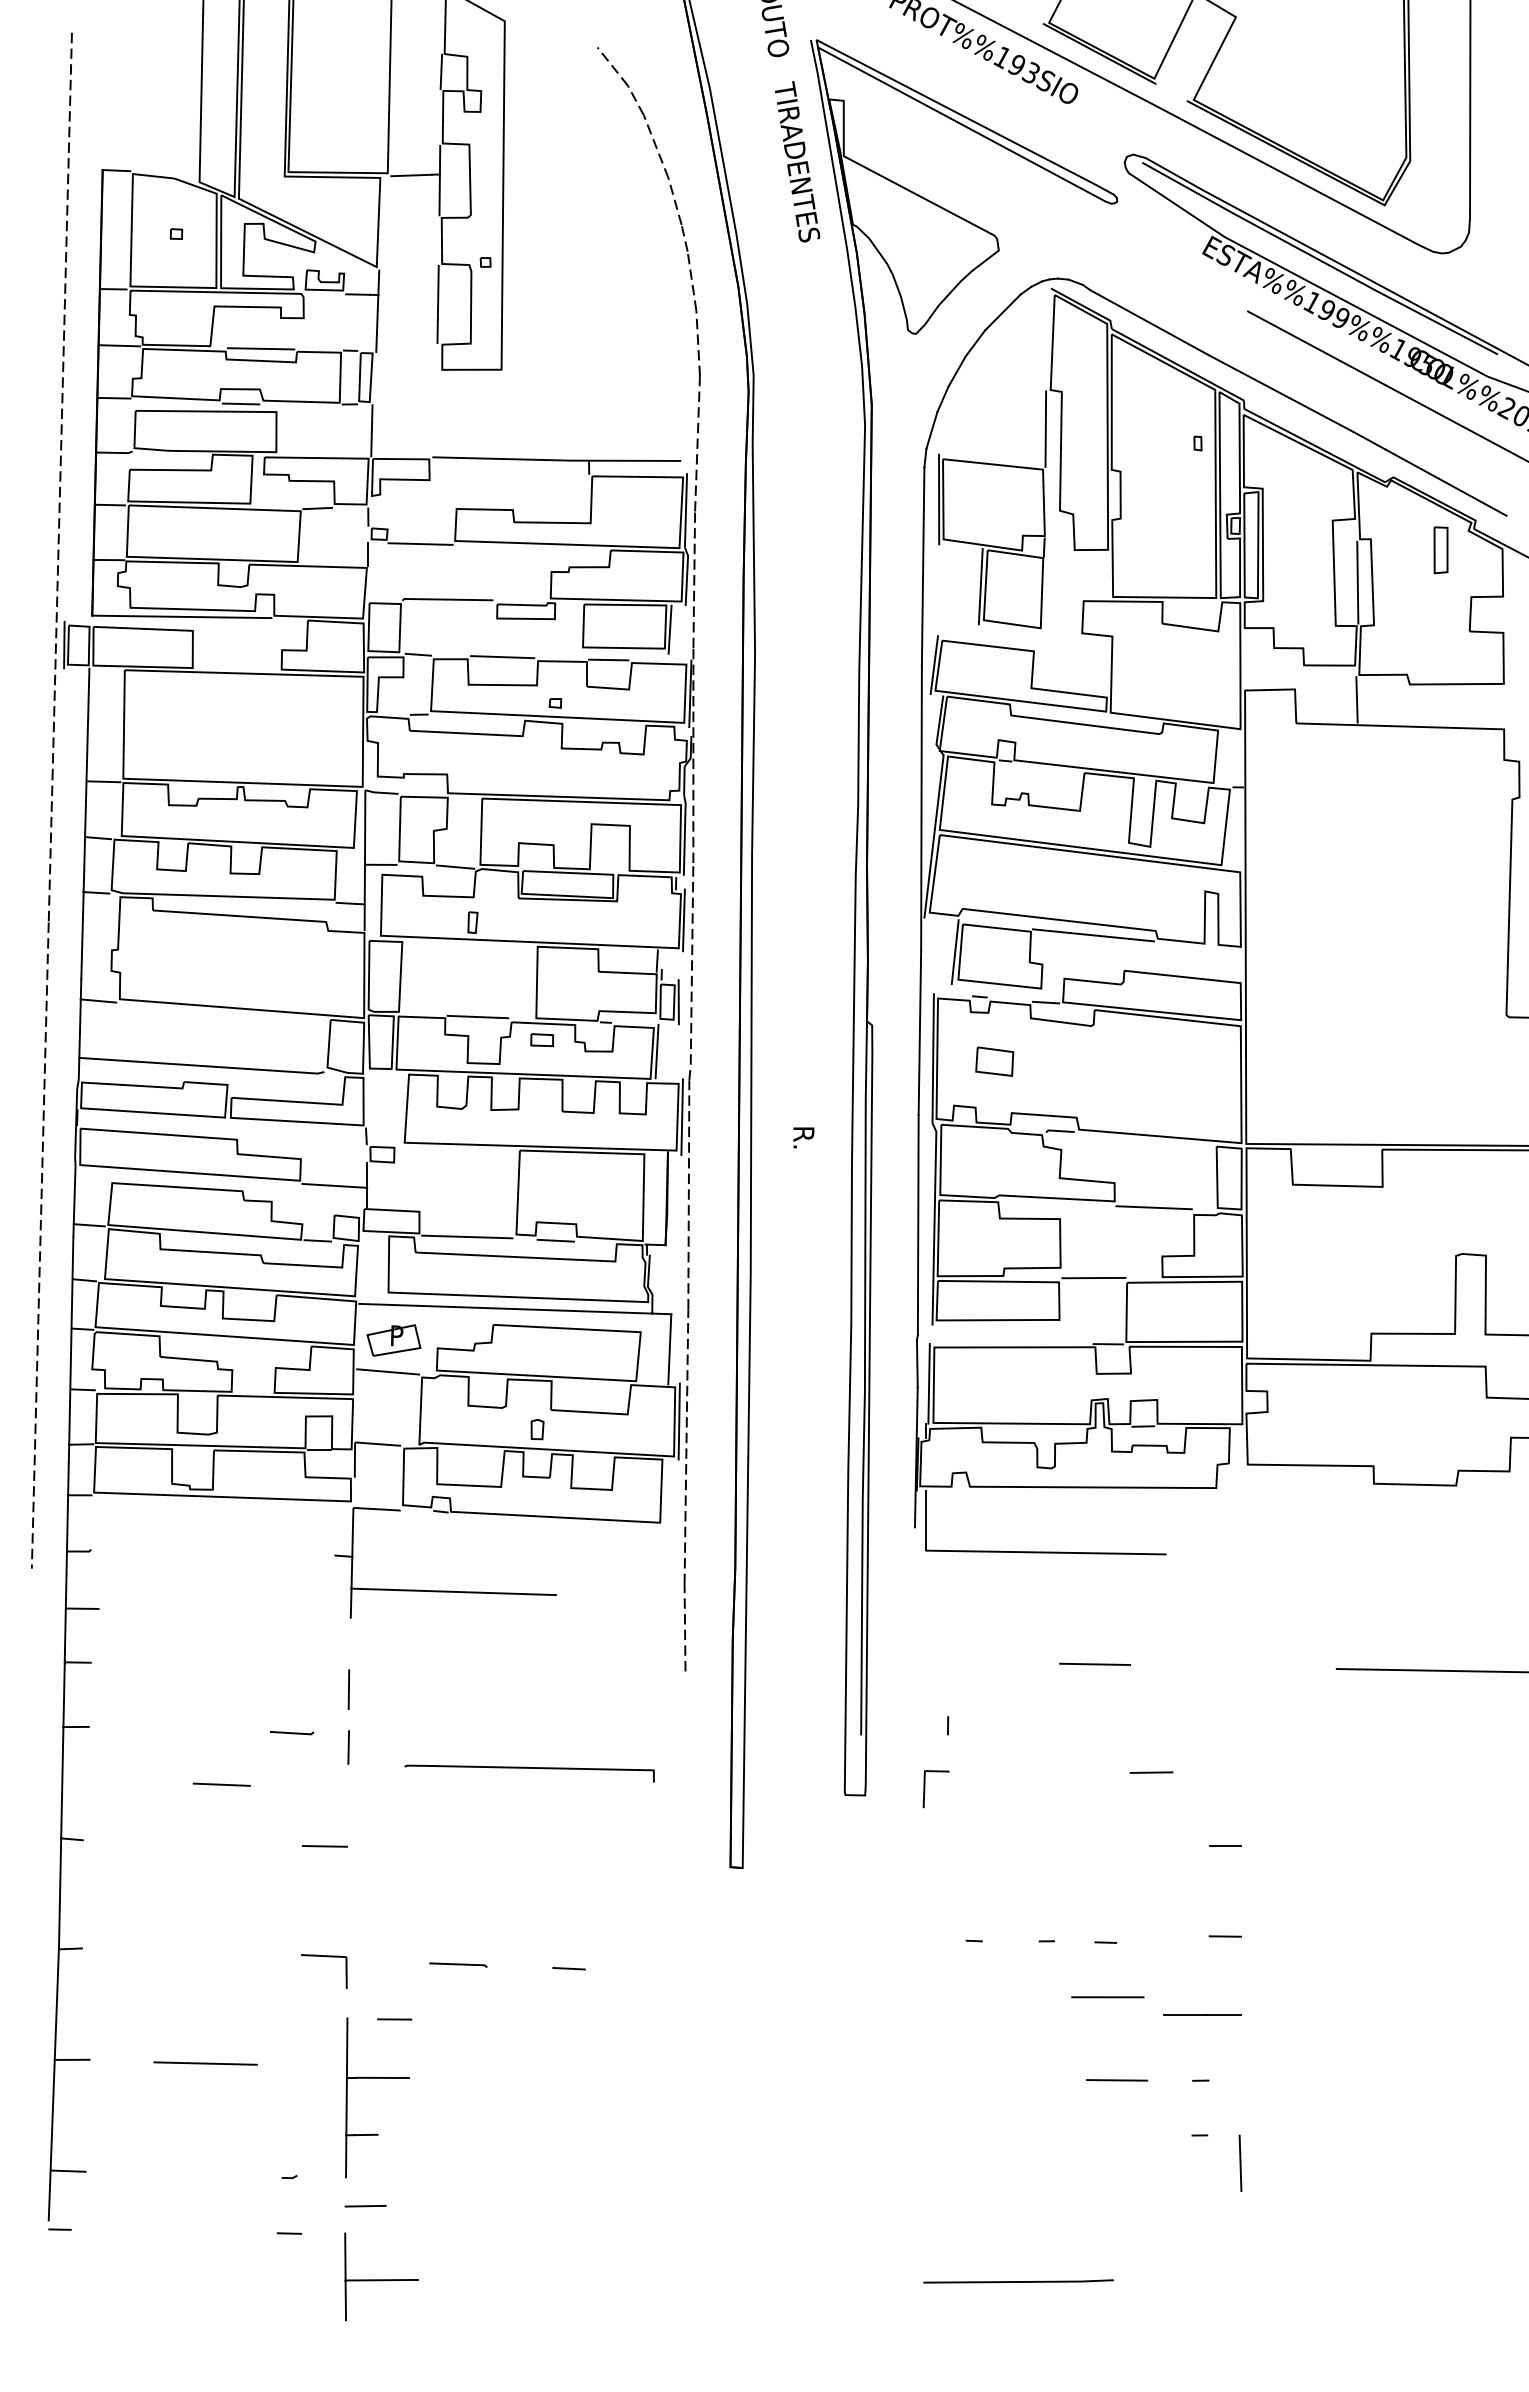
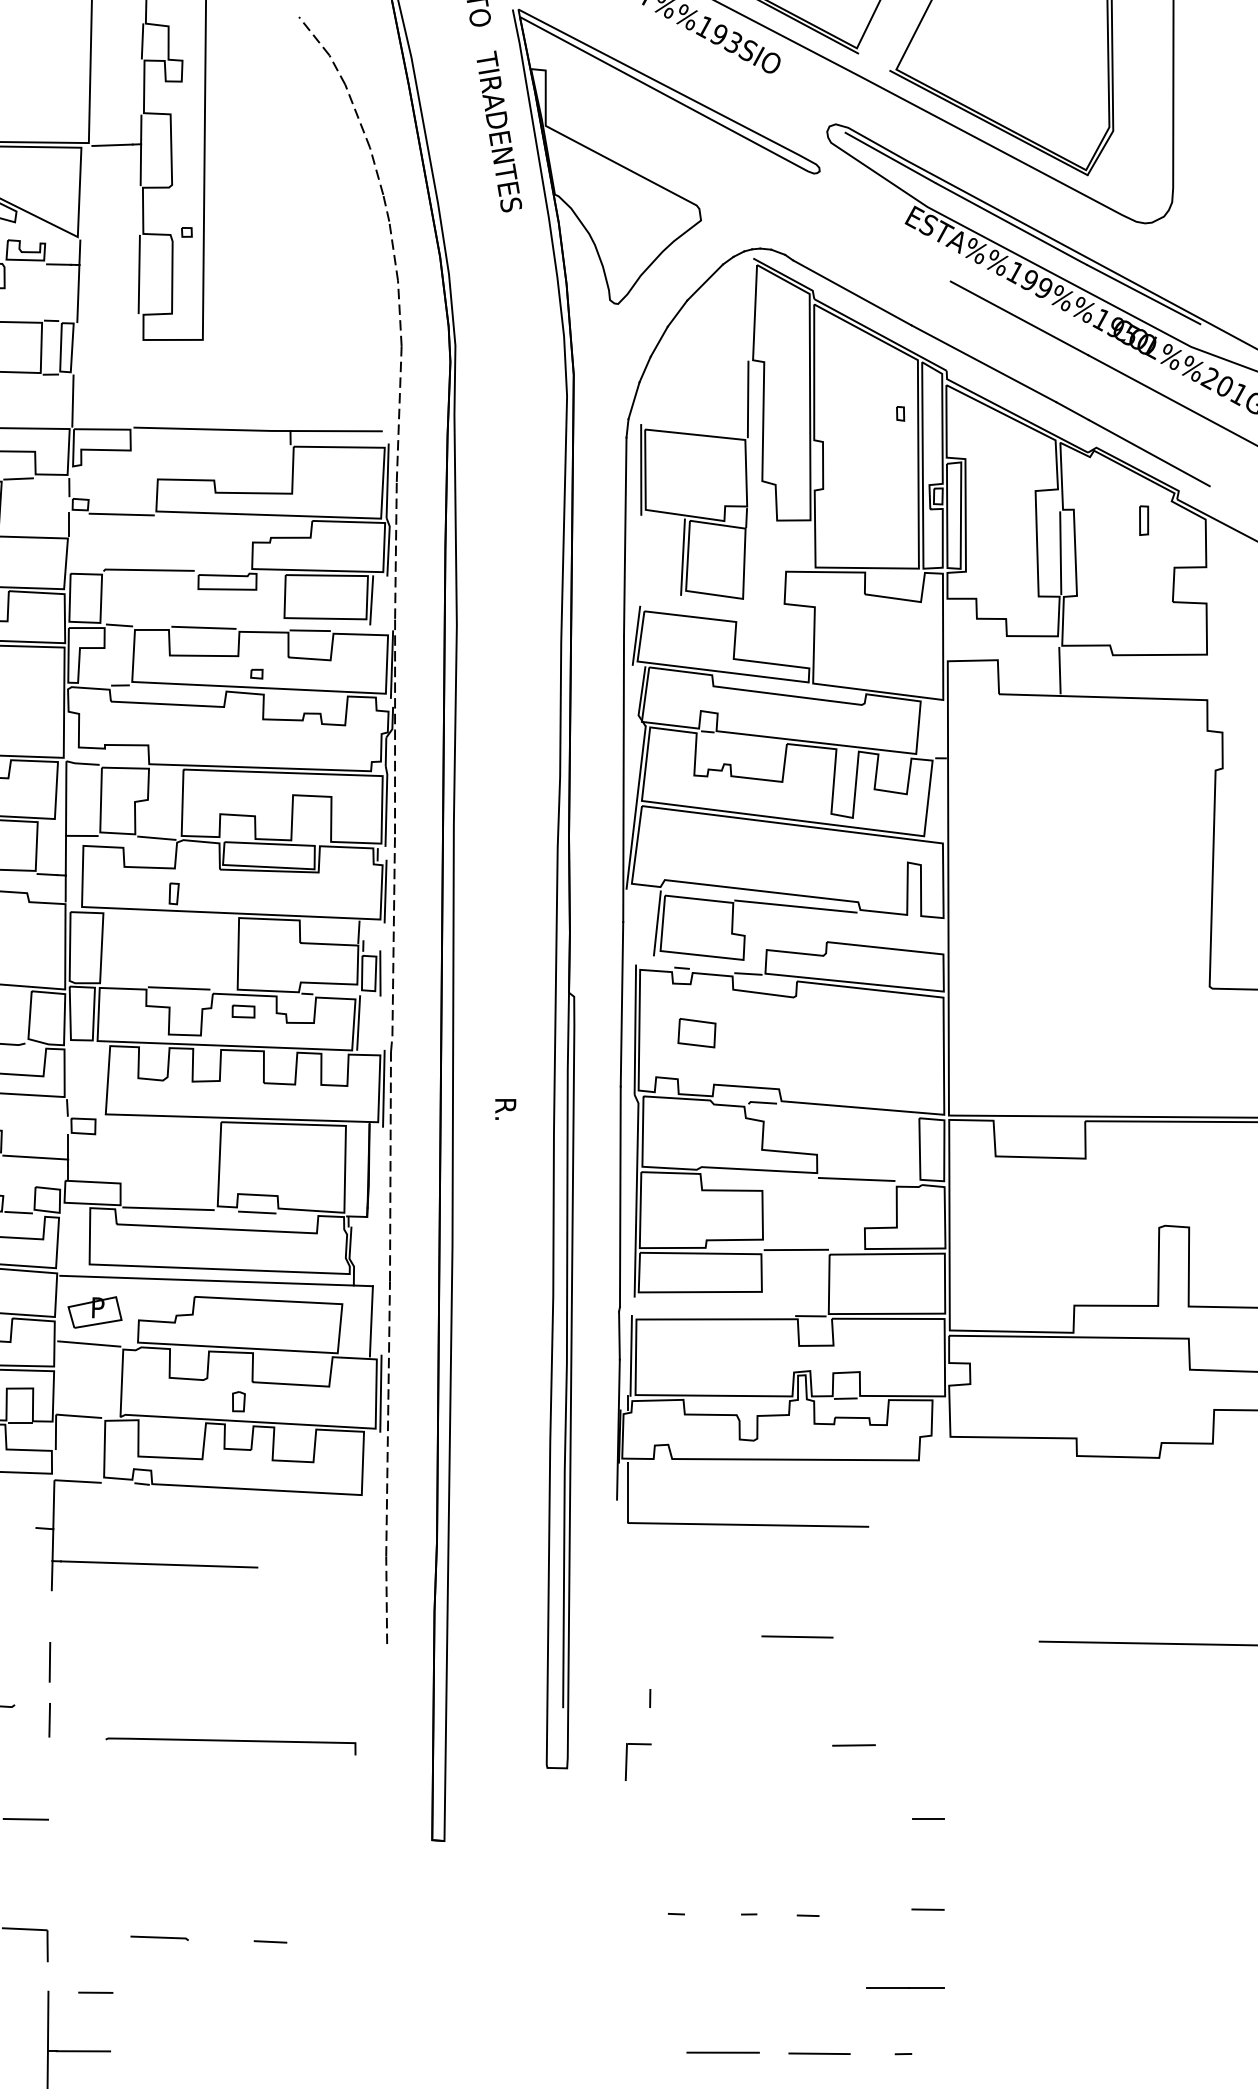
part: (1440, 549) -> (1143, 519), size x0.62
line: (1107, 1997) -> (722, 2052), moved

